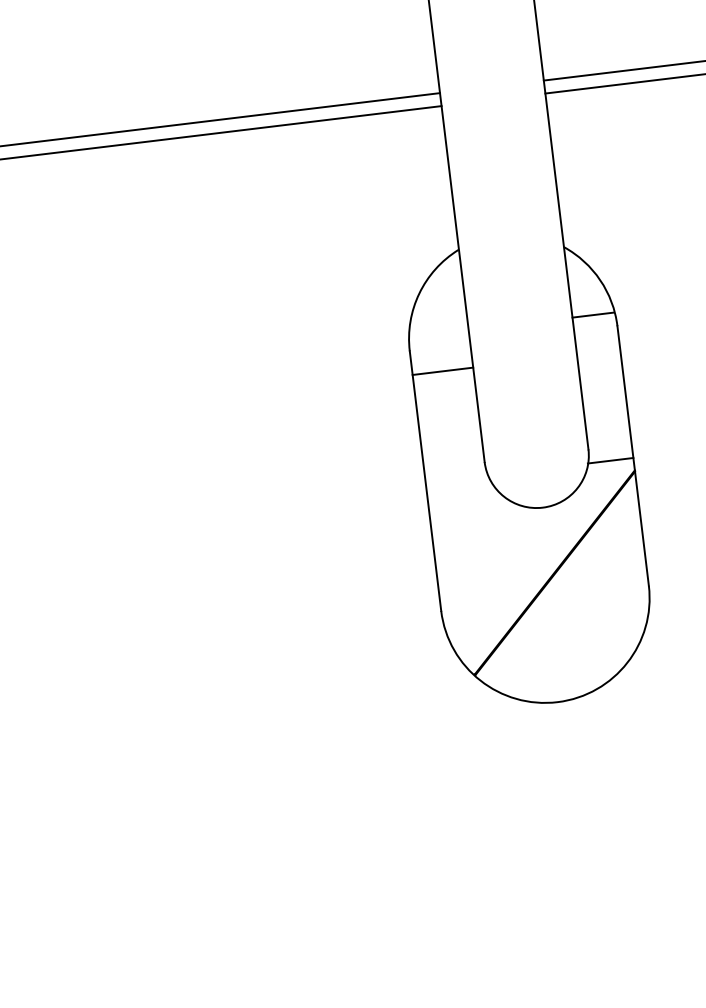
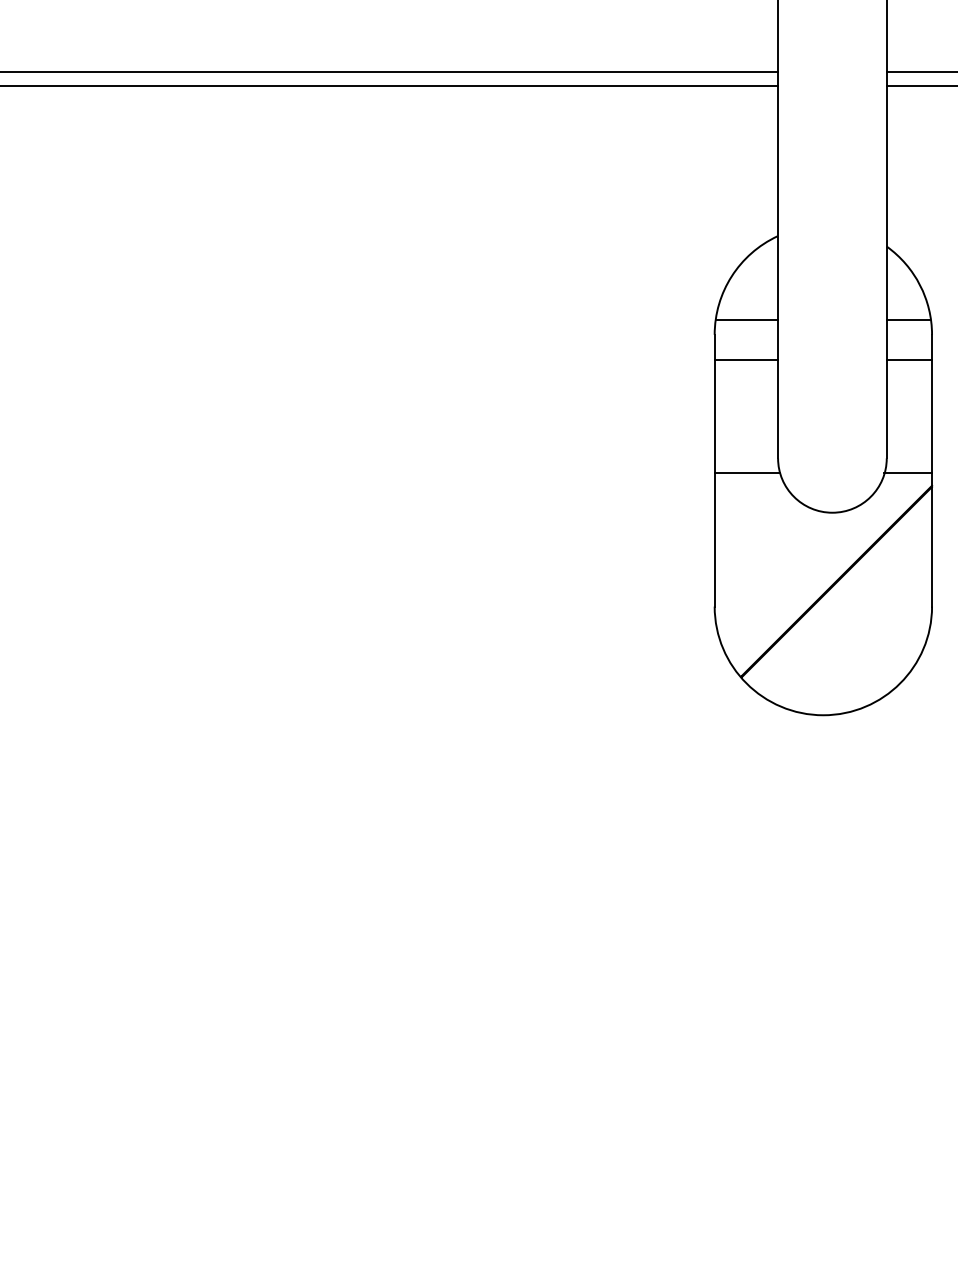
line: (439, 333) -> (747, 320), added
line: (598, 352) -> (909, 359), added
line: (457, 479) -> (747, 472), added

